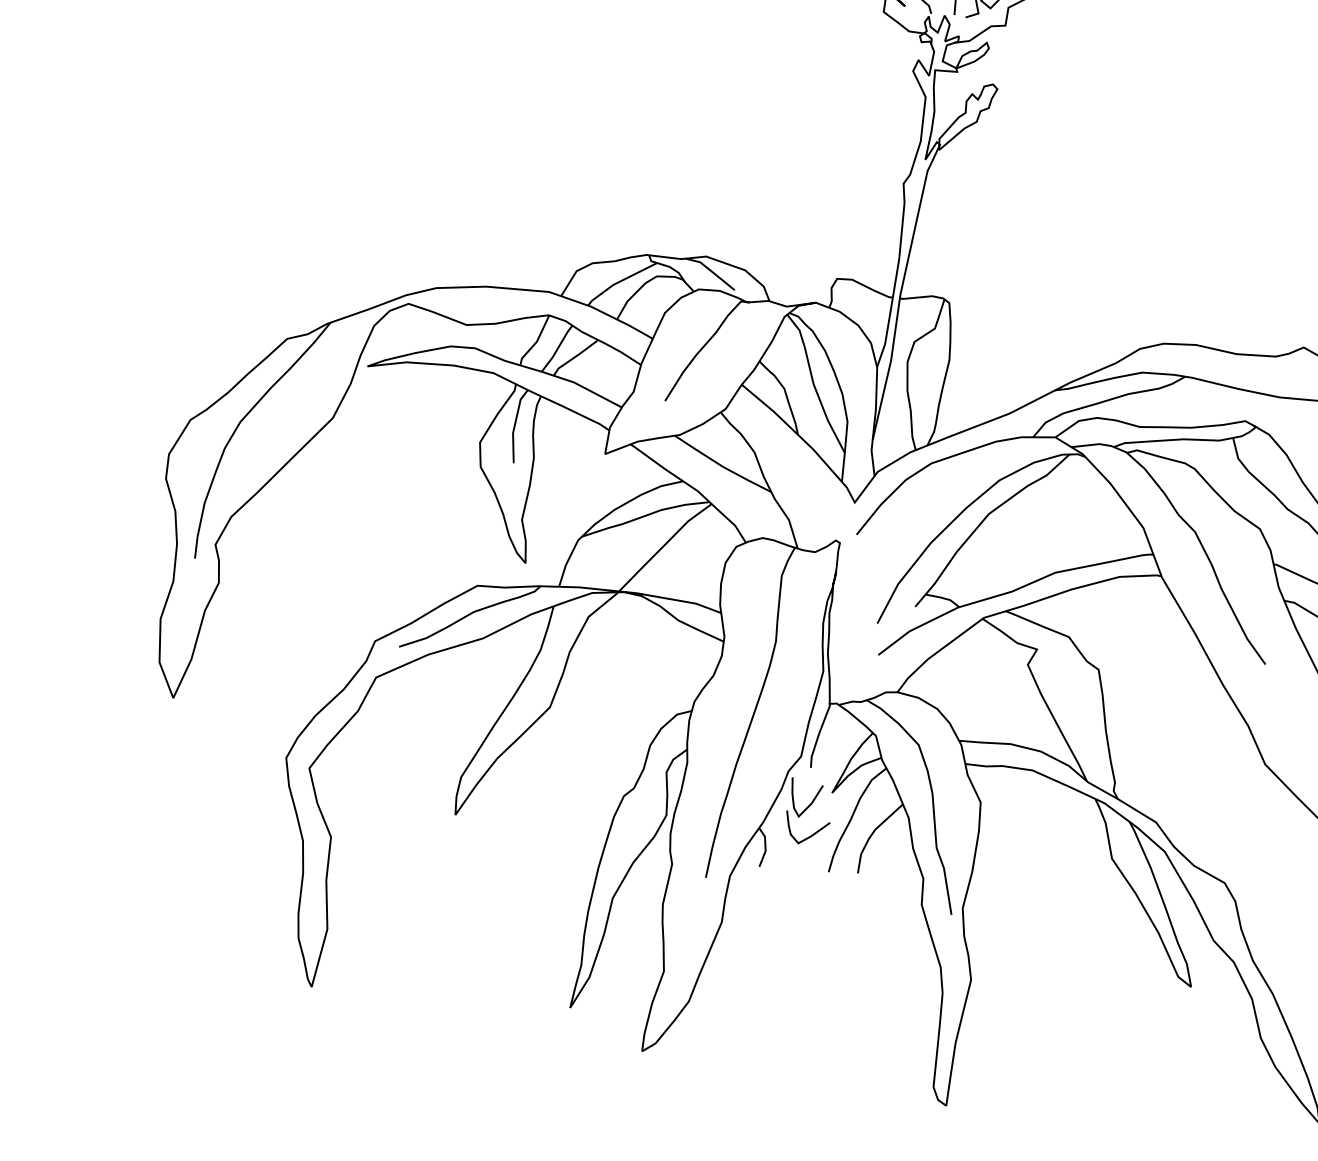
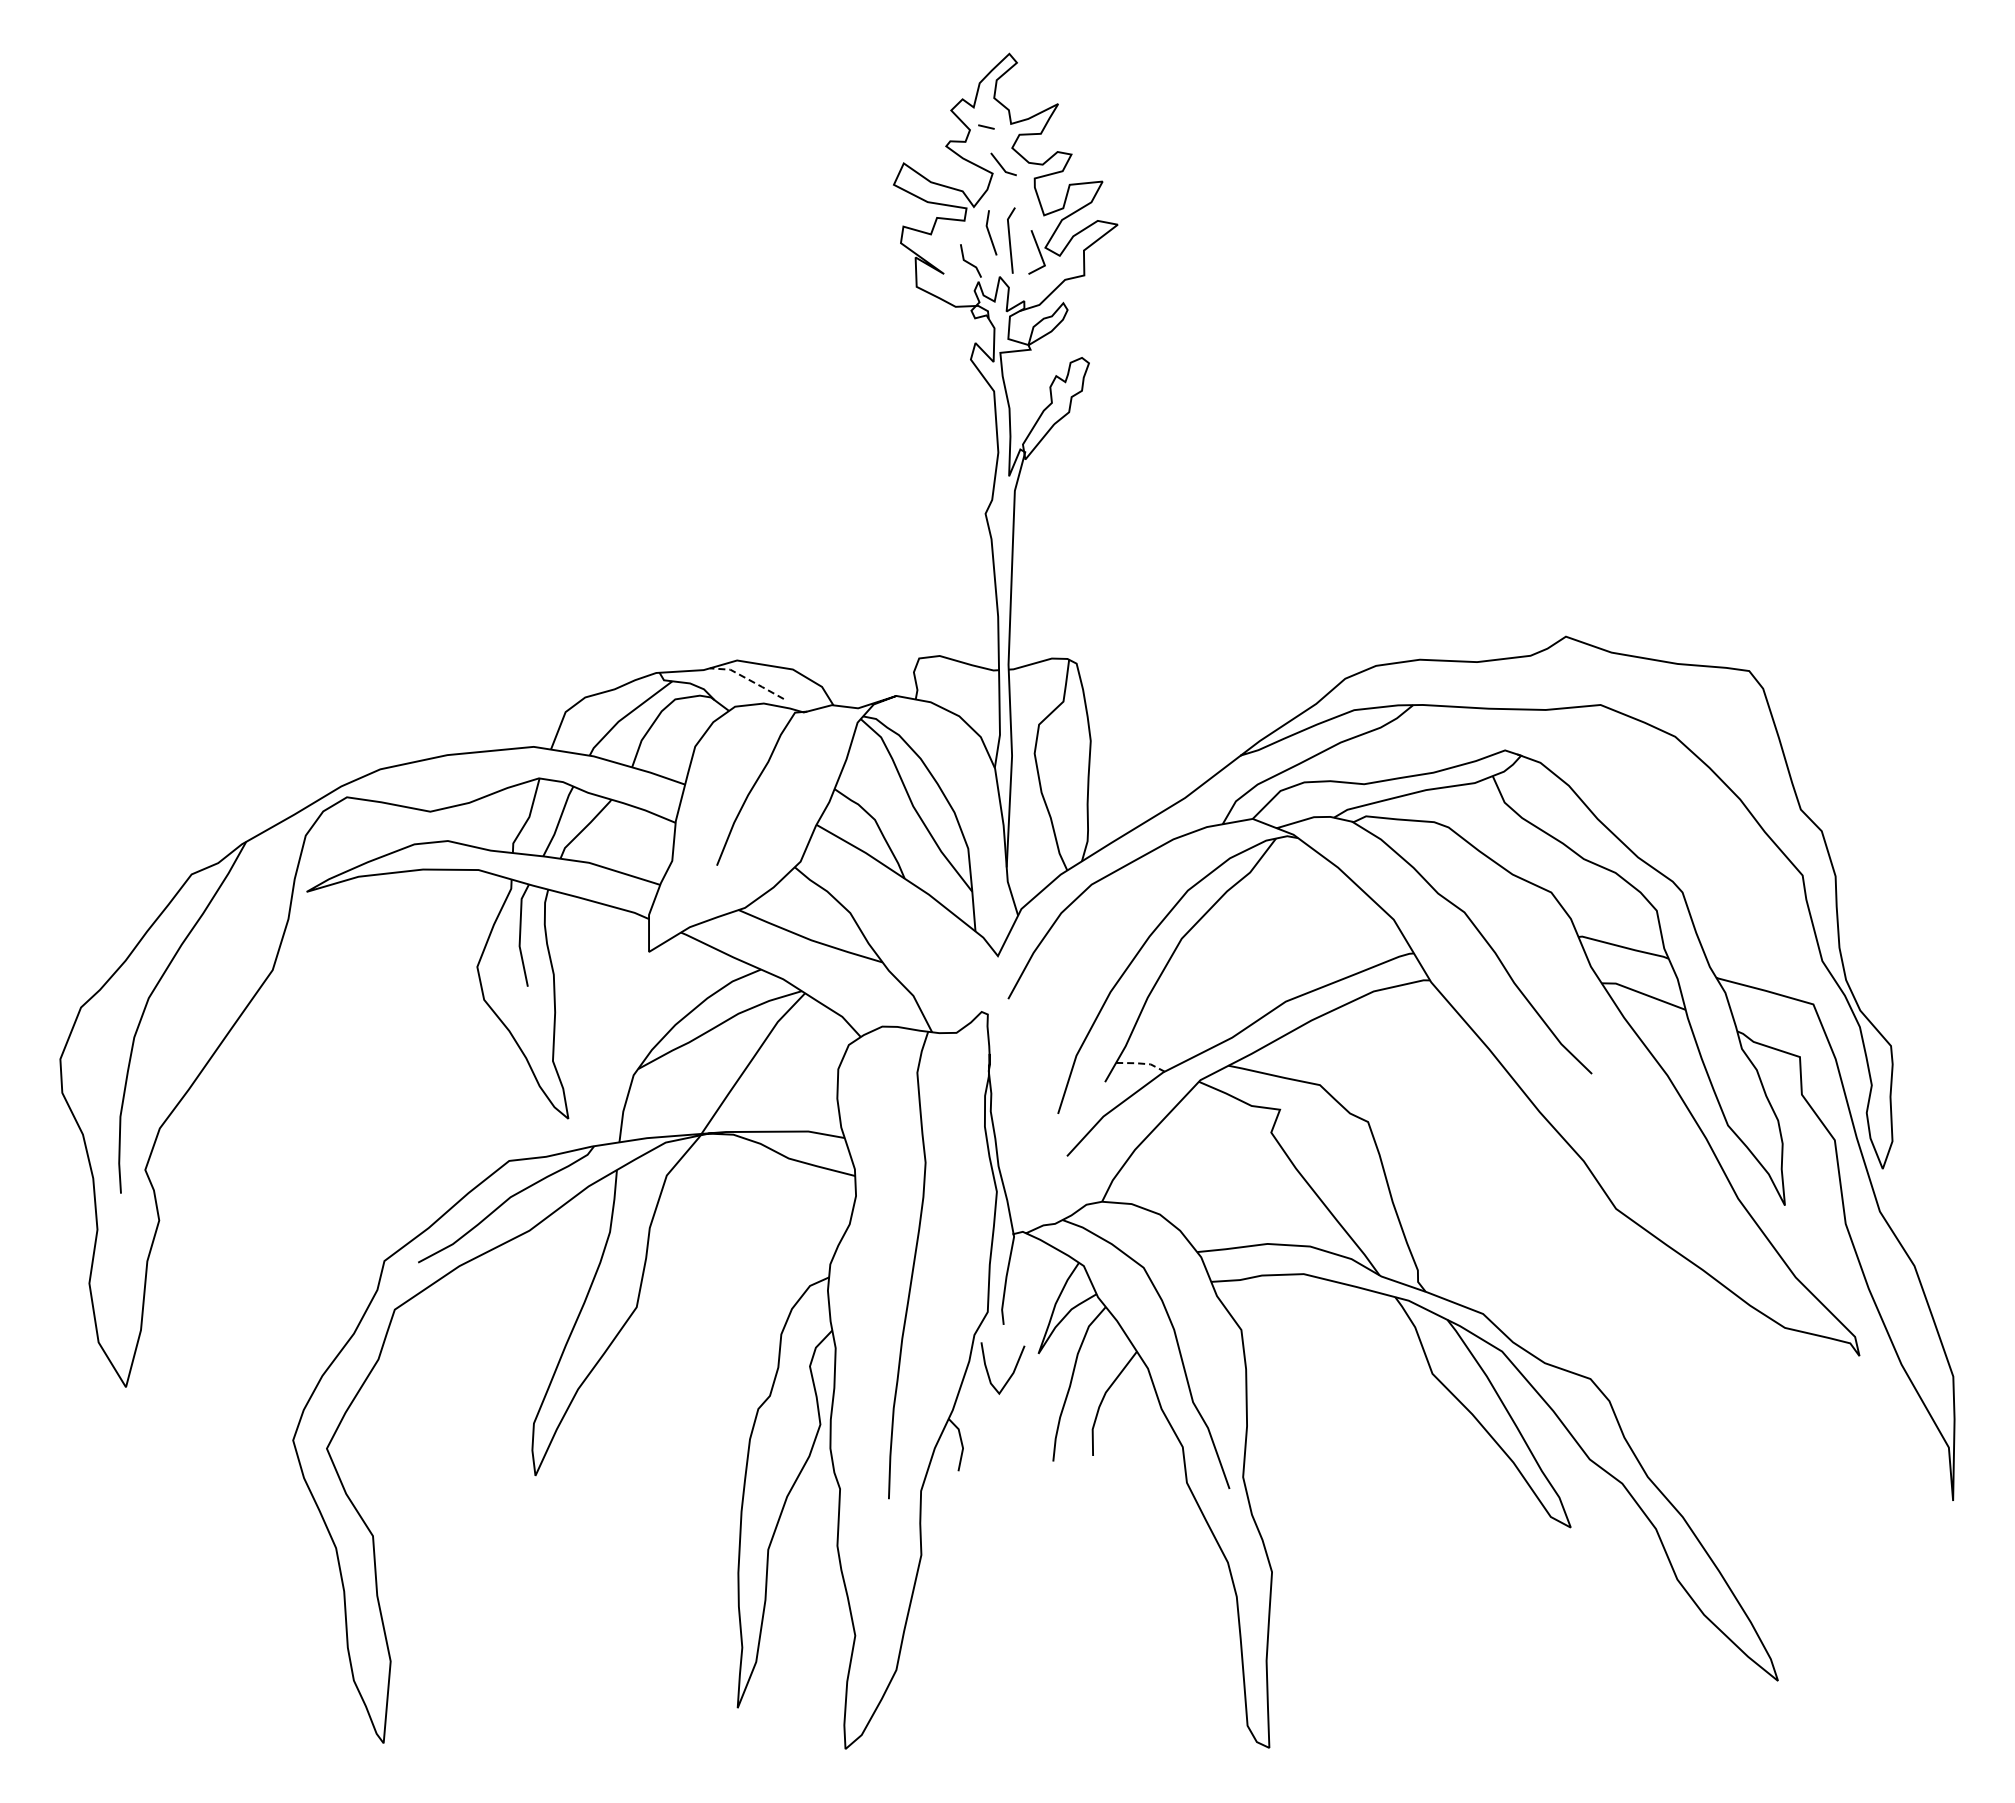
line: (711, 271) -> (747, 679), solid -> dashed
line: (943, 598) -> (1141, 1063), solid -> dashed
curve: (808, 836) -> (1017, 1418), removed

